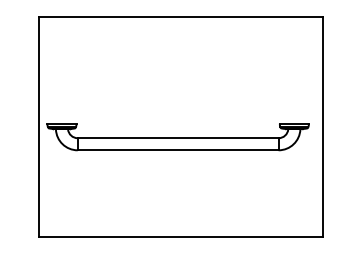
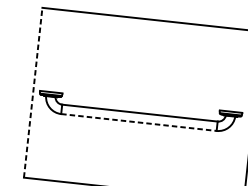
line: (38, 126) -> (32, 92), solid -> dashed
line: (178, 150) -> (139, 122), solid -> dashed

